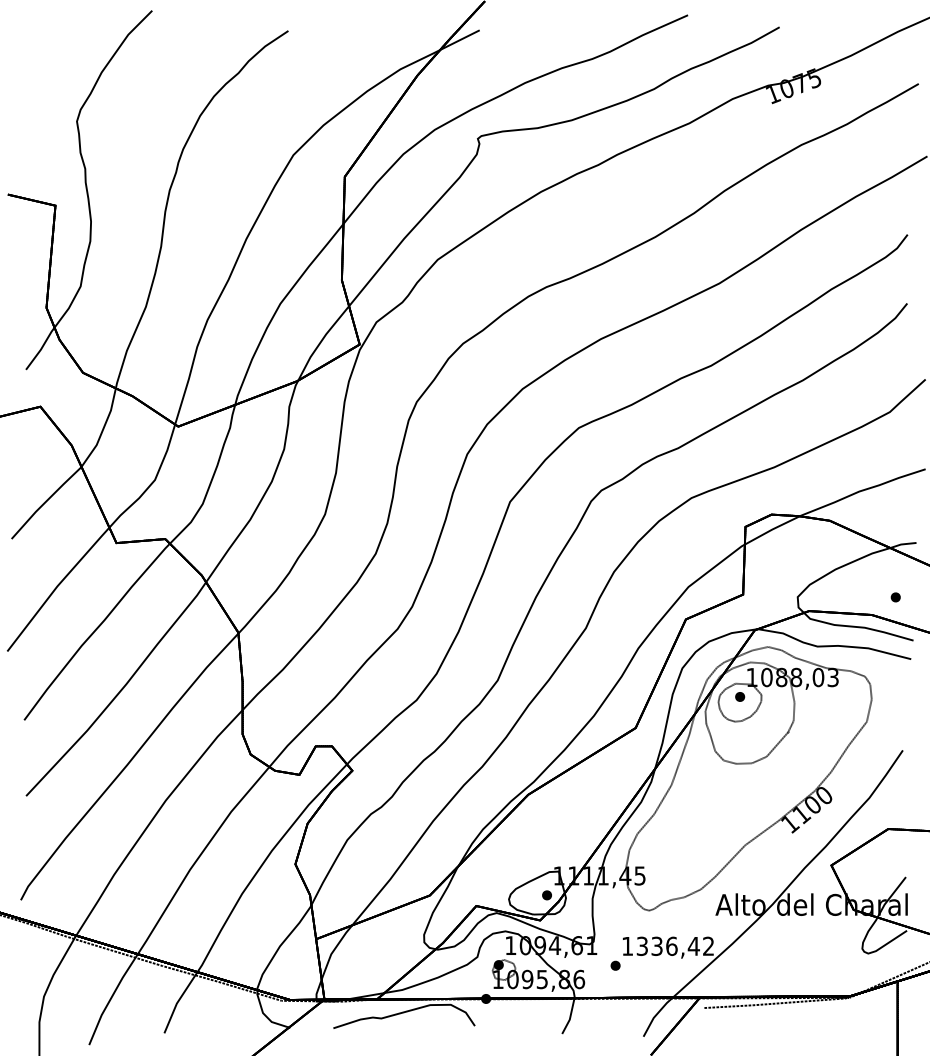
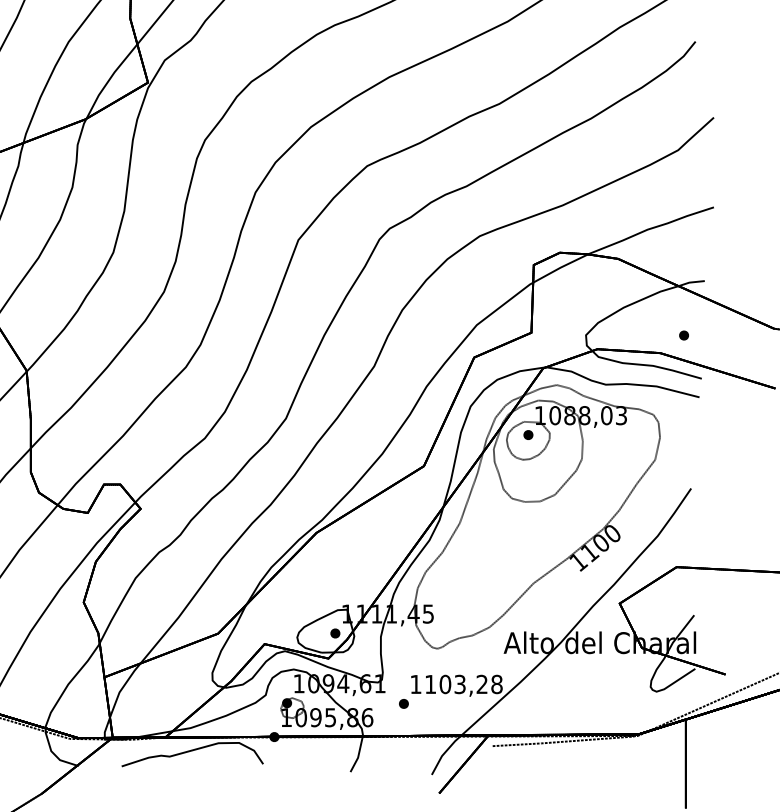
text: (675, 946) -> (463, 684), 1336,42 -> 1103,28

